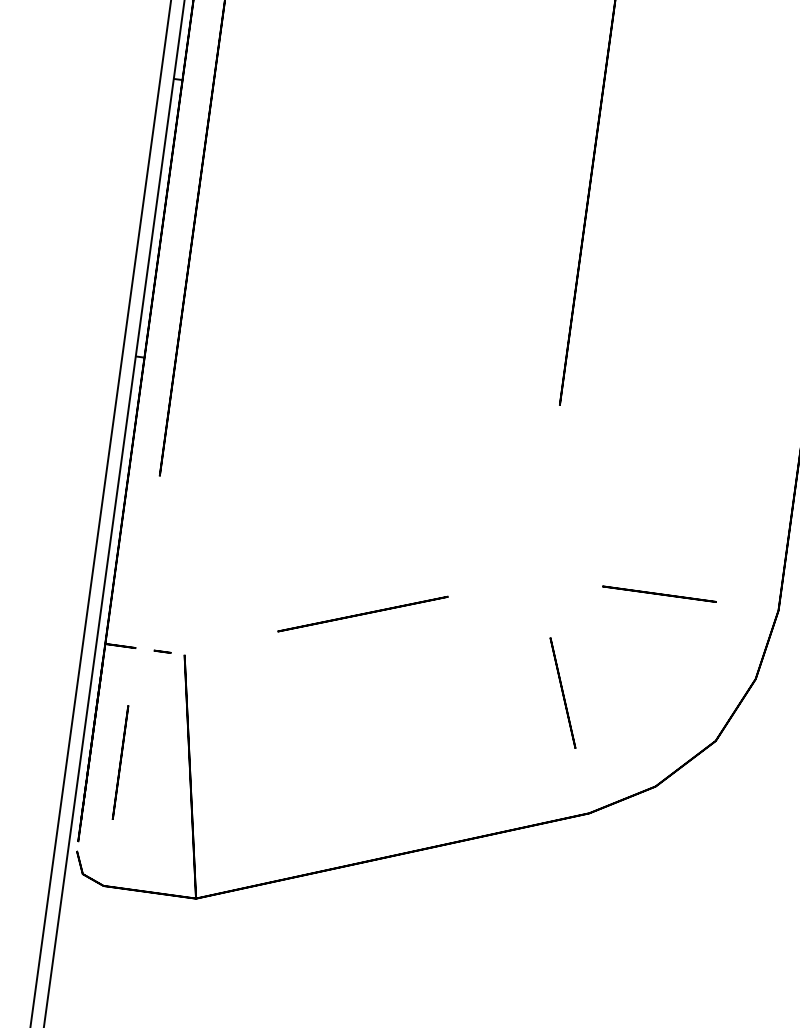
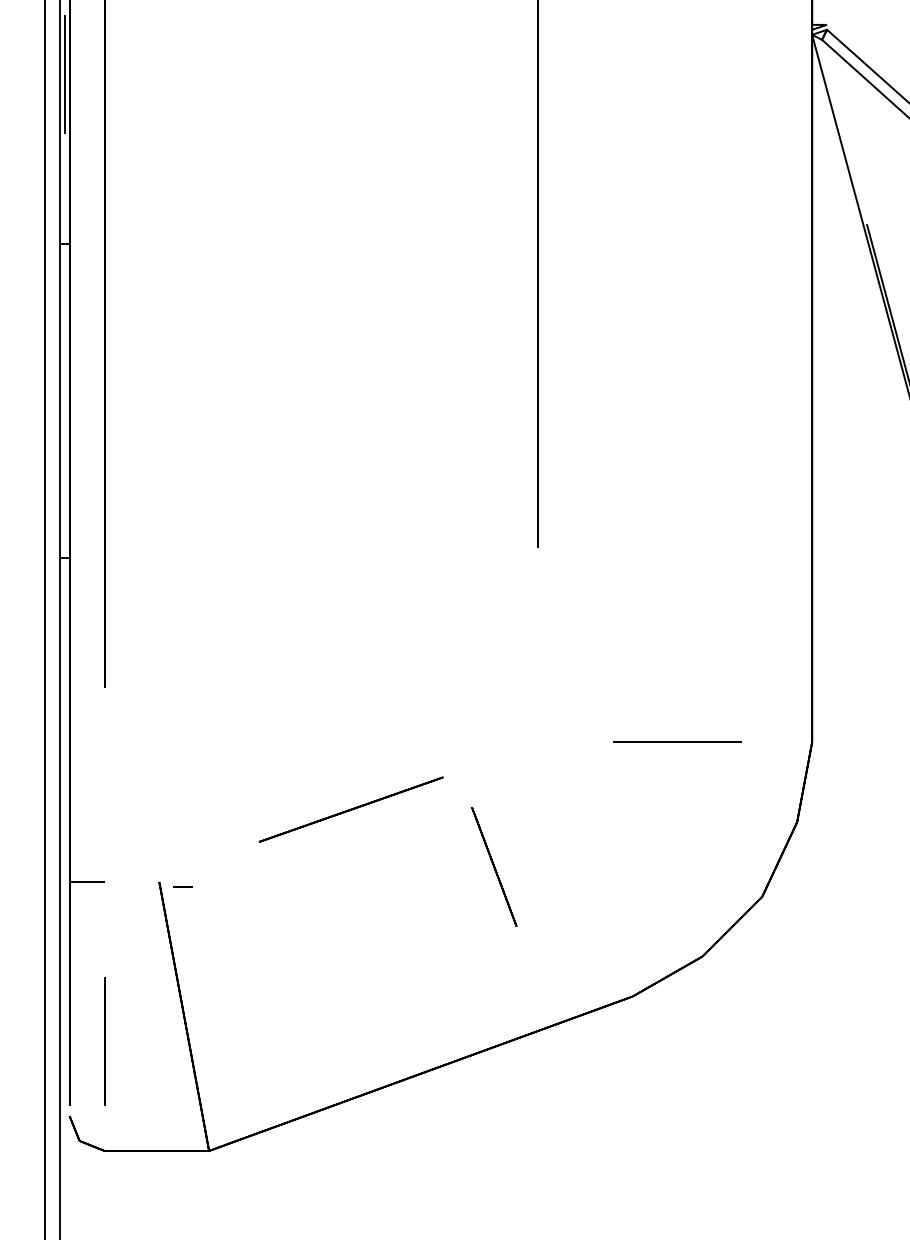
line: (161, 651) -> (182, 886), moved
line: (563, 692) -> (494, 866), moved
line: (120, 762) -> (104, 1041), moved

